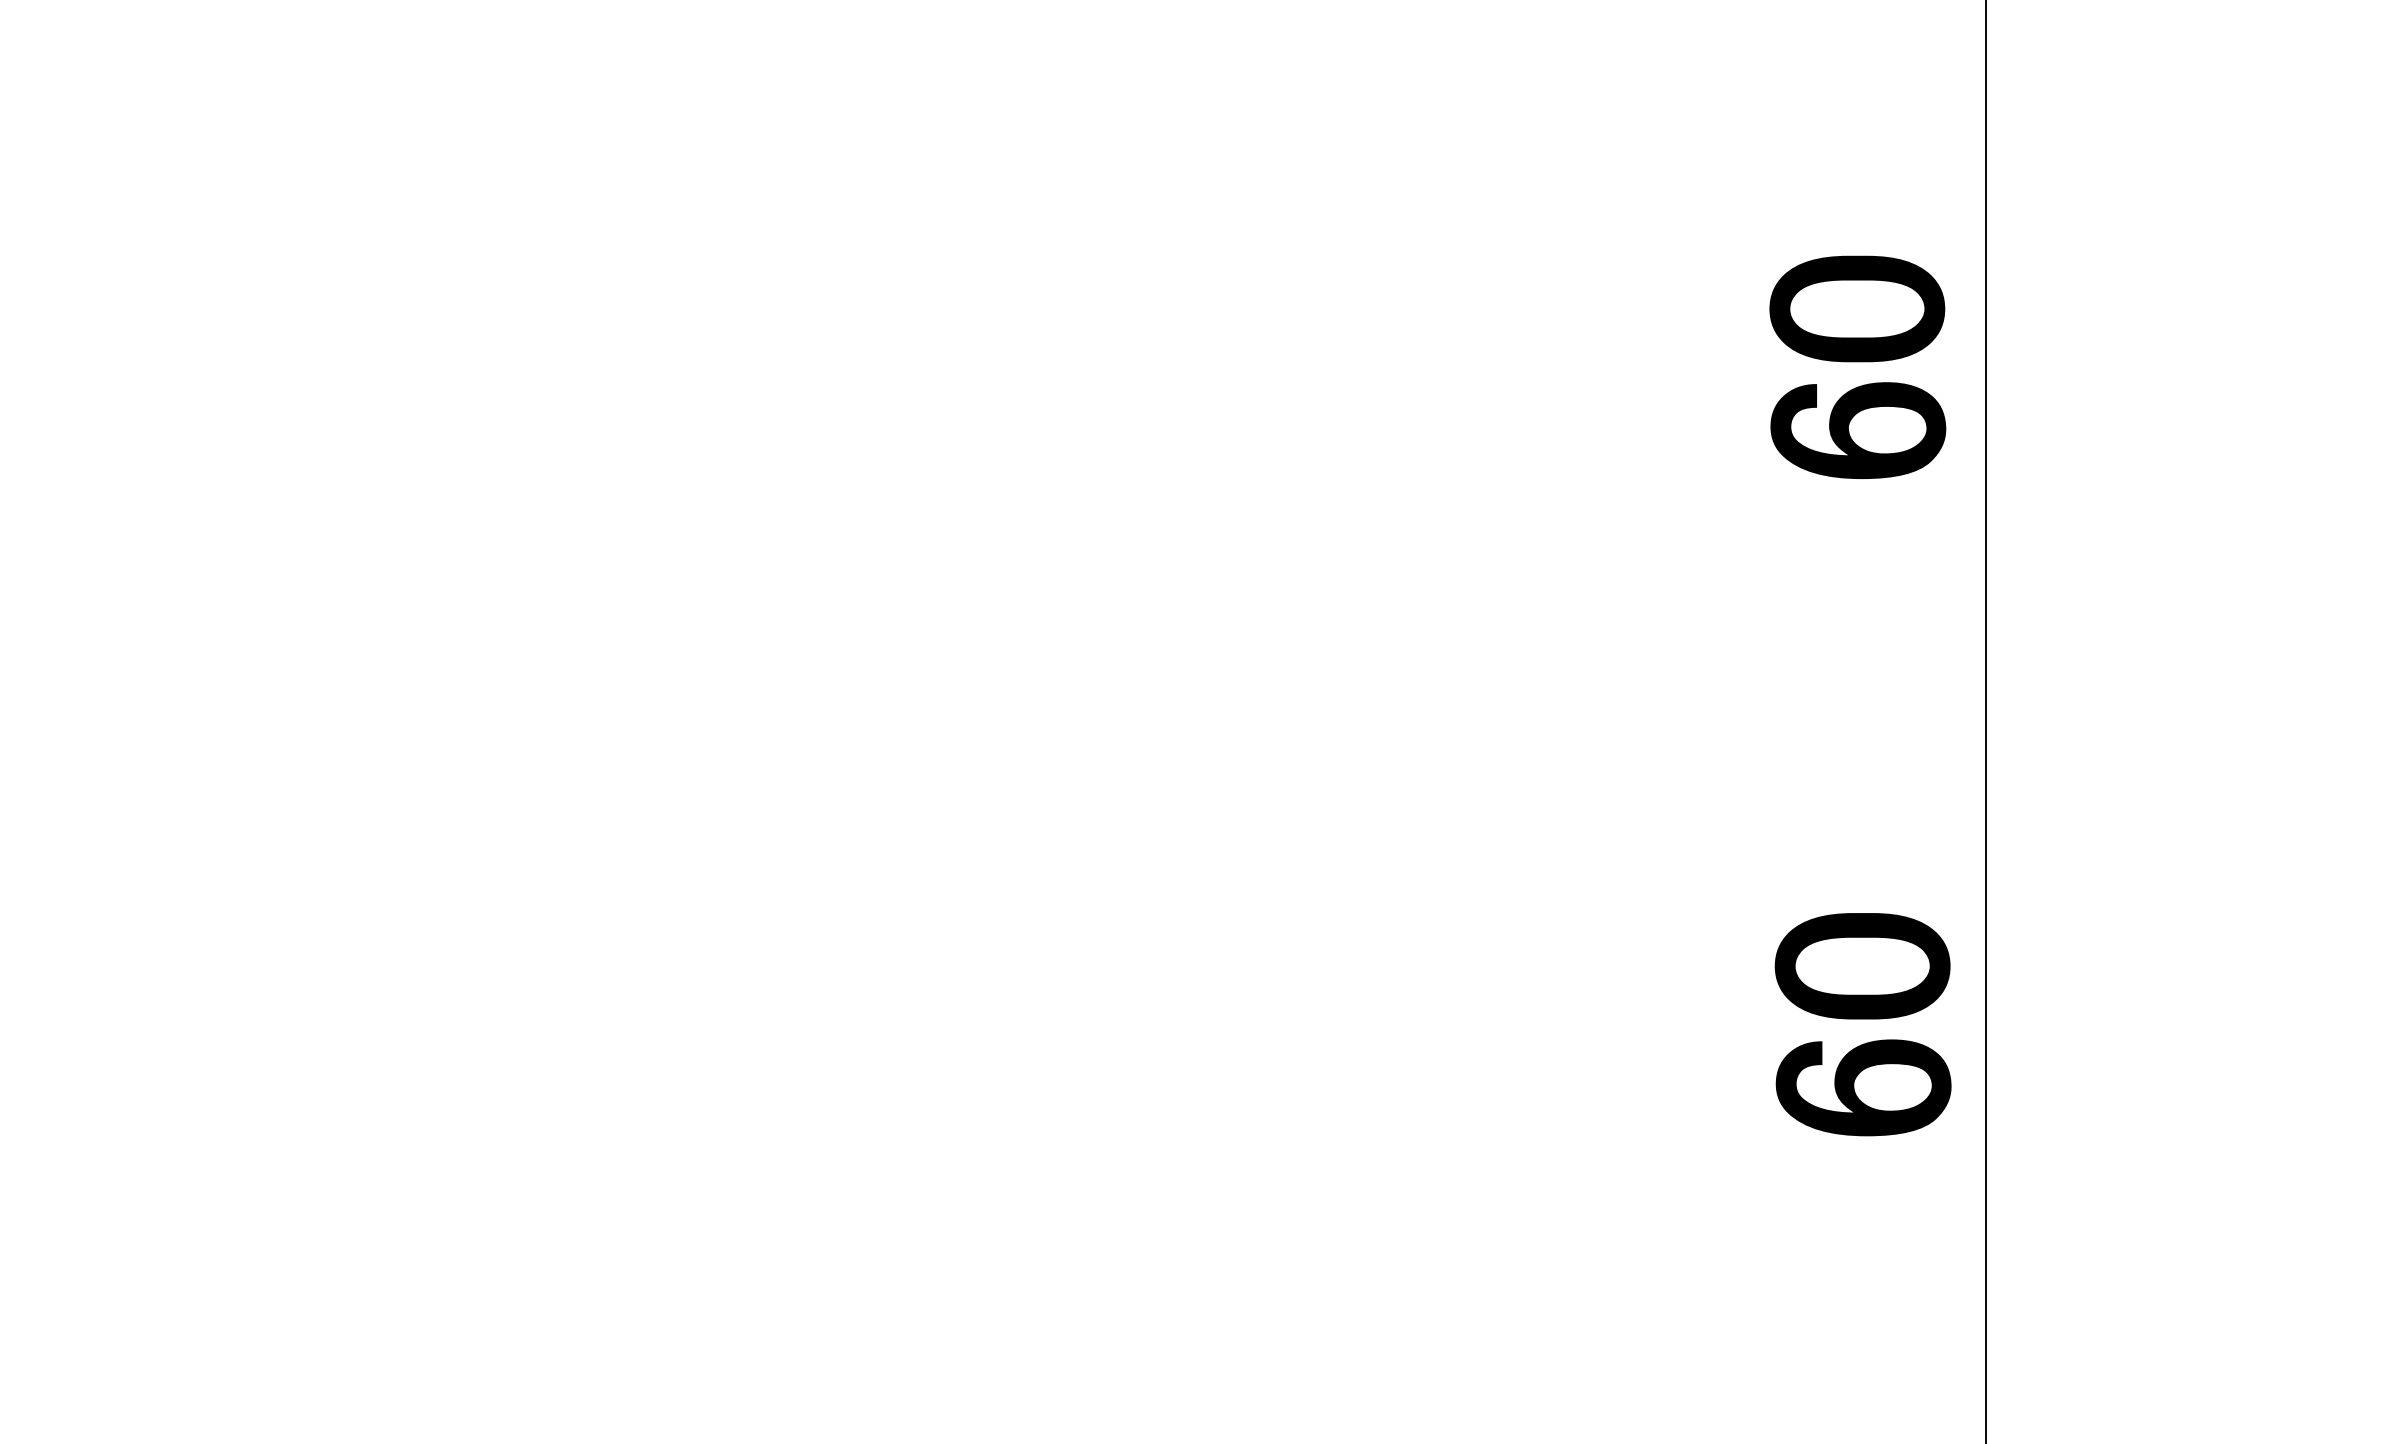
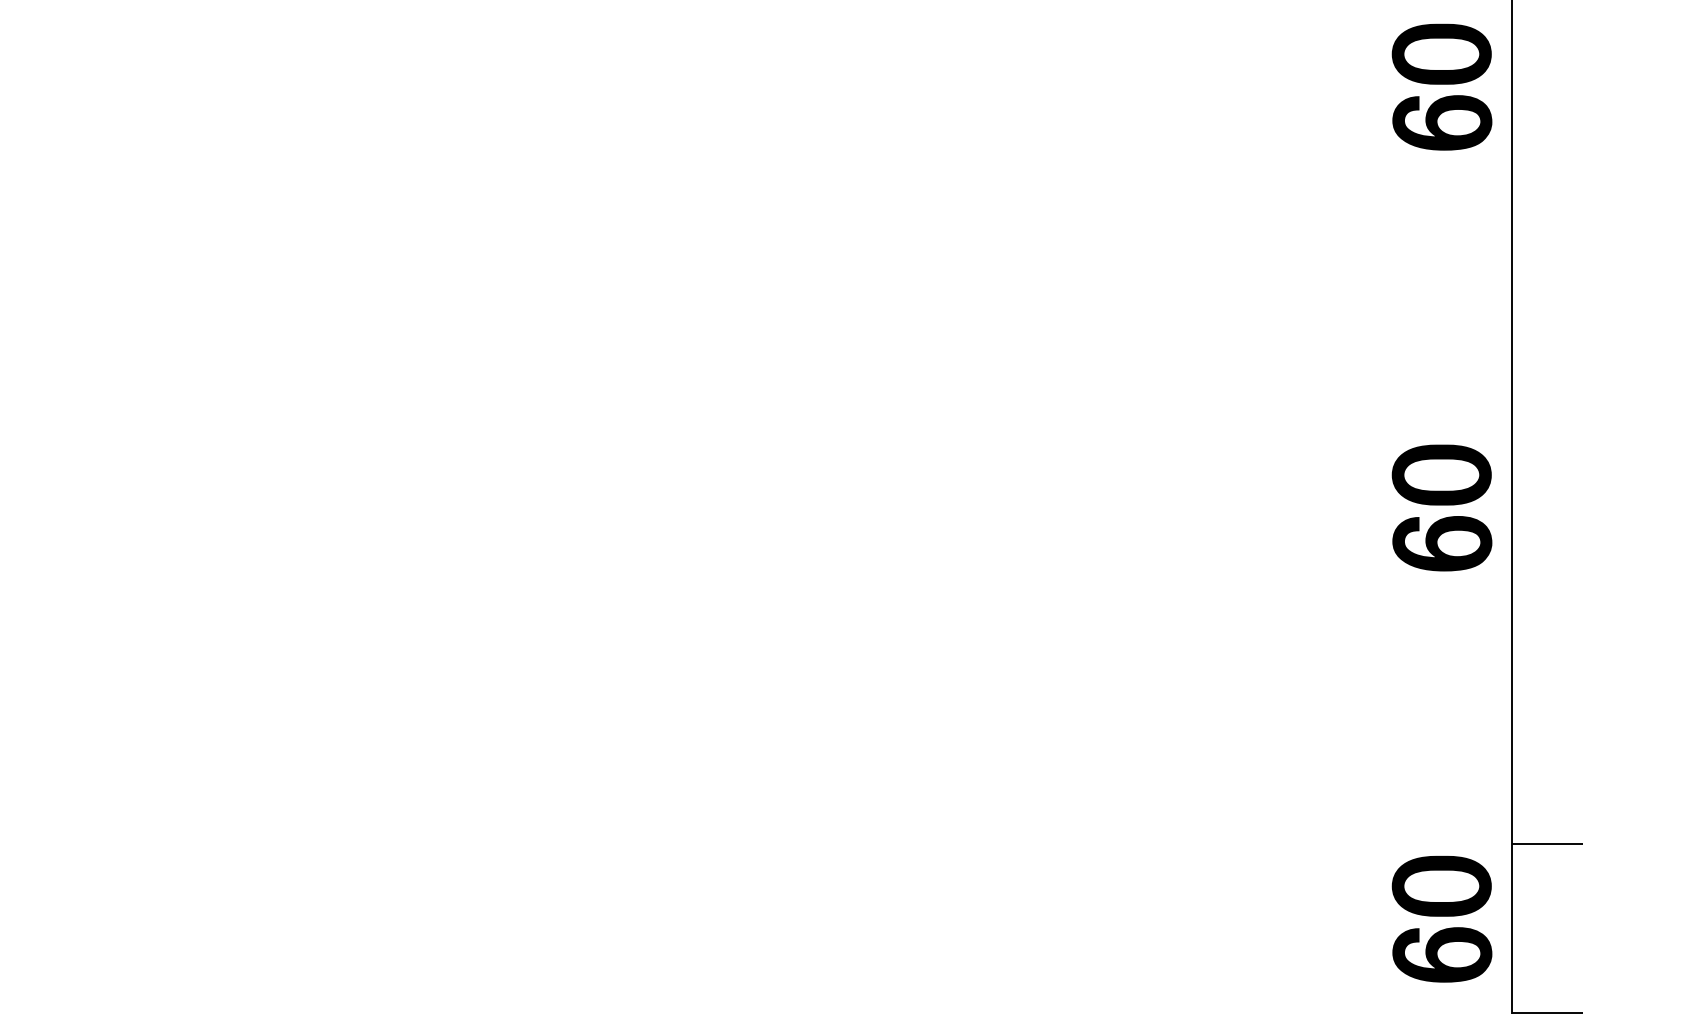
part: (1856, 366) -> (1441, 86), moved

